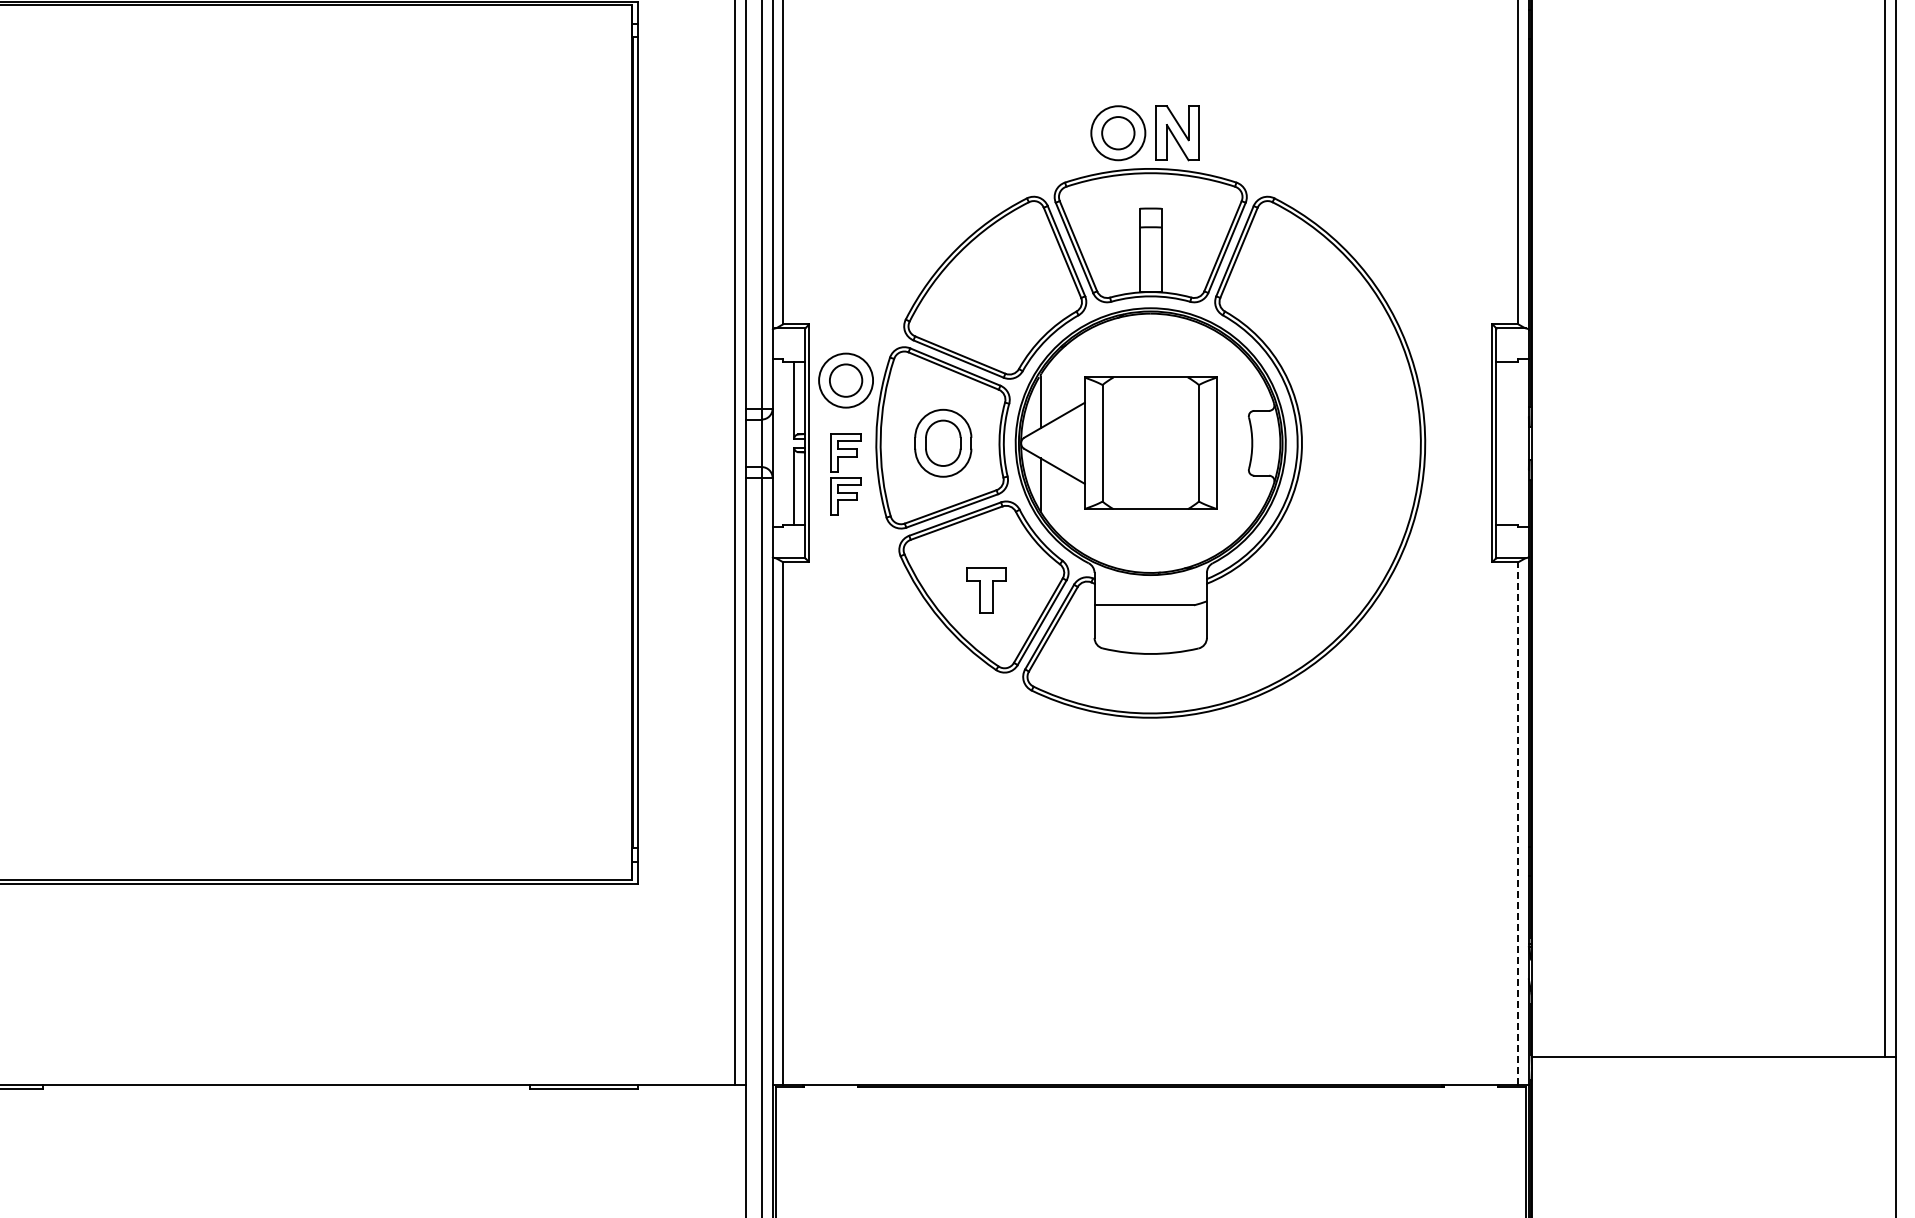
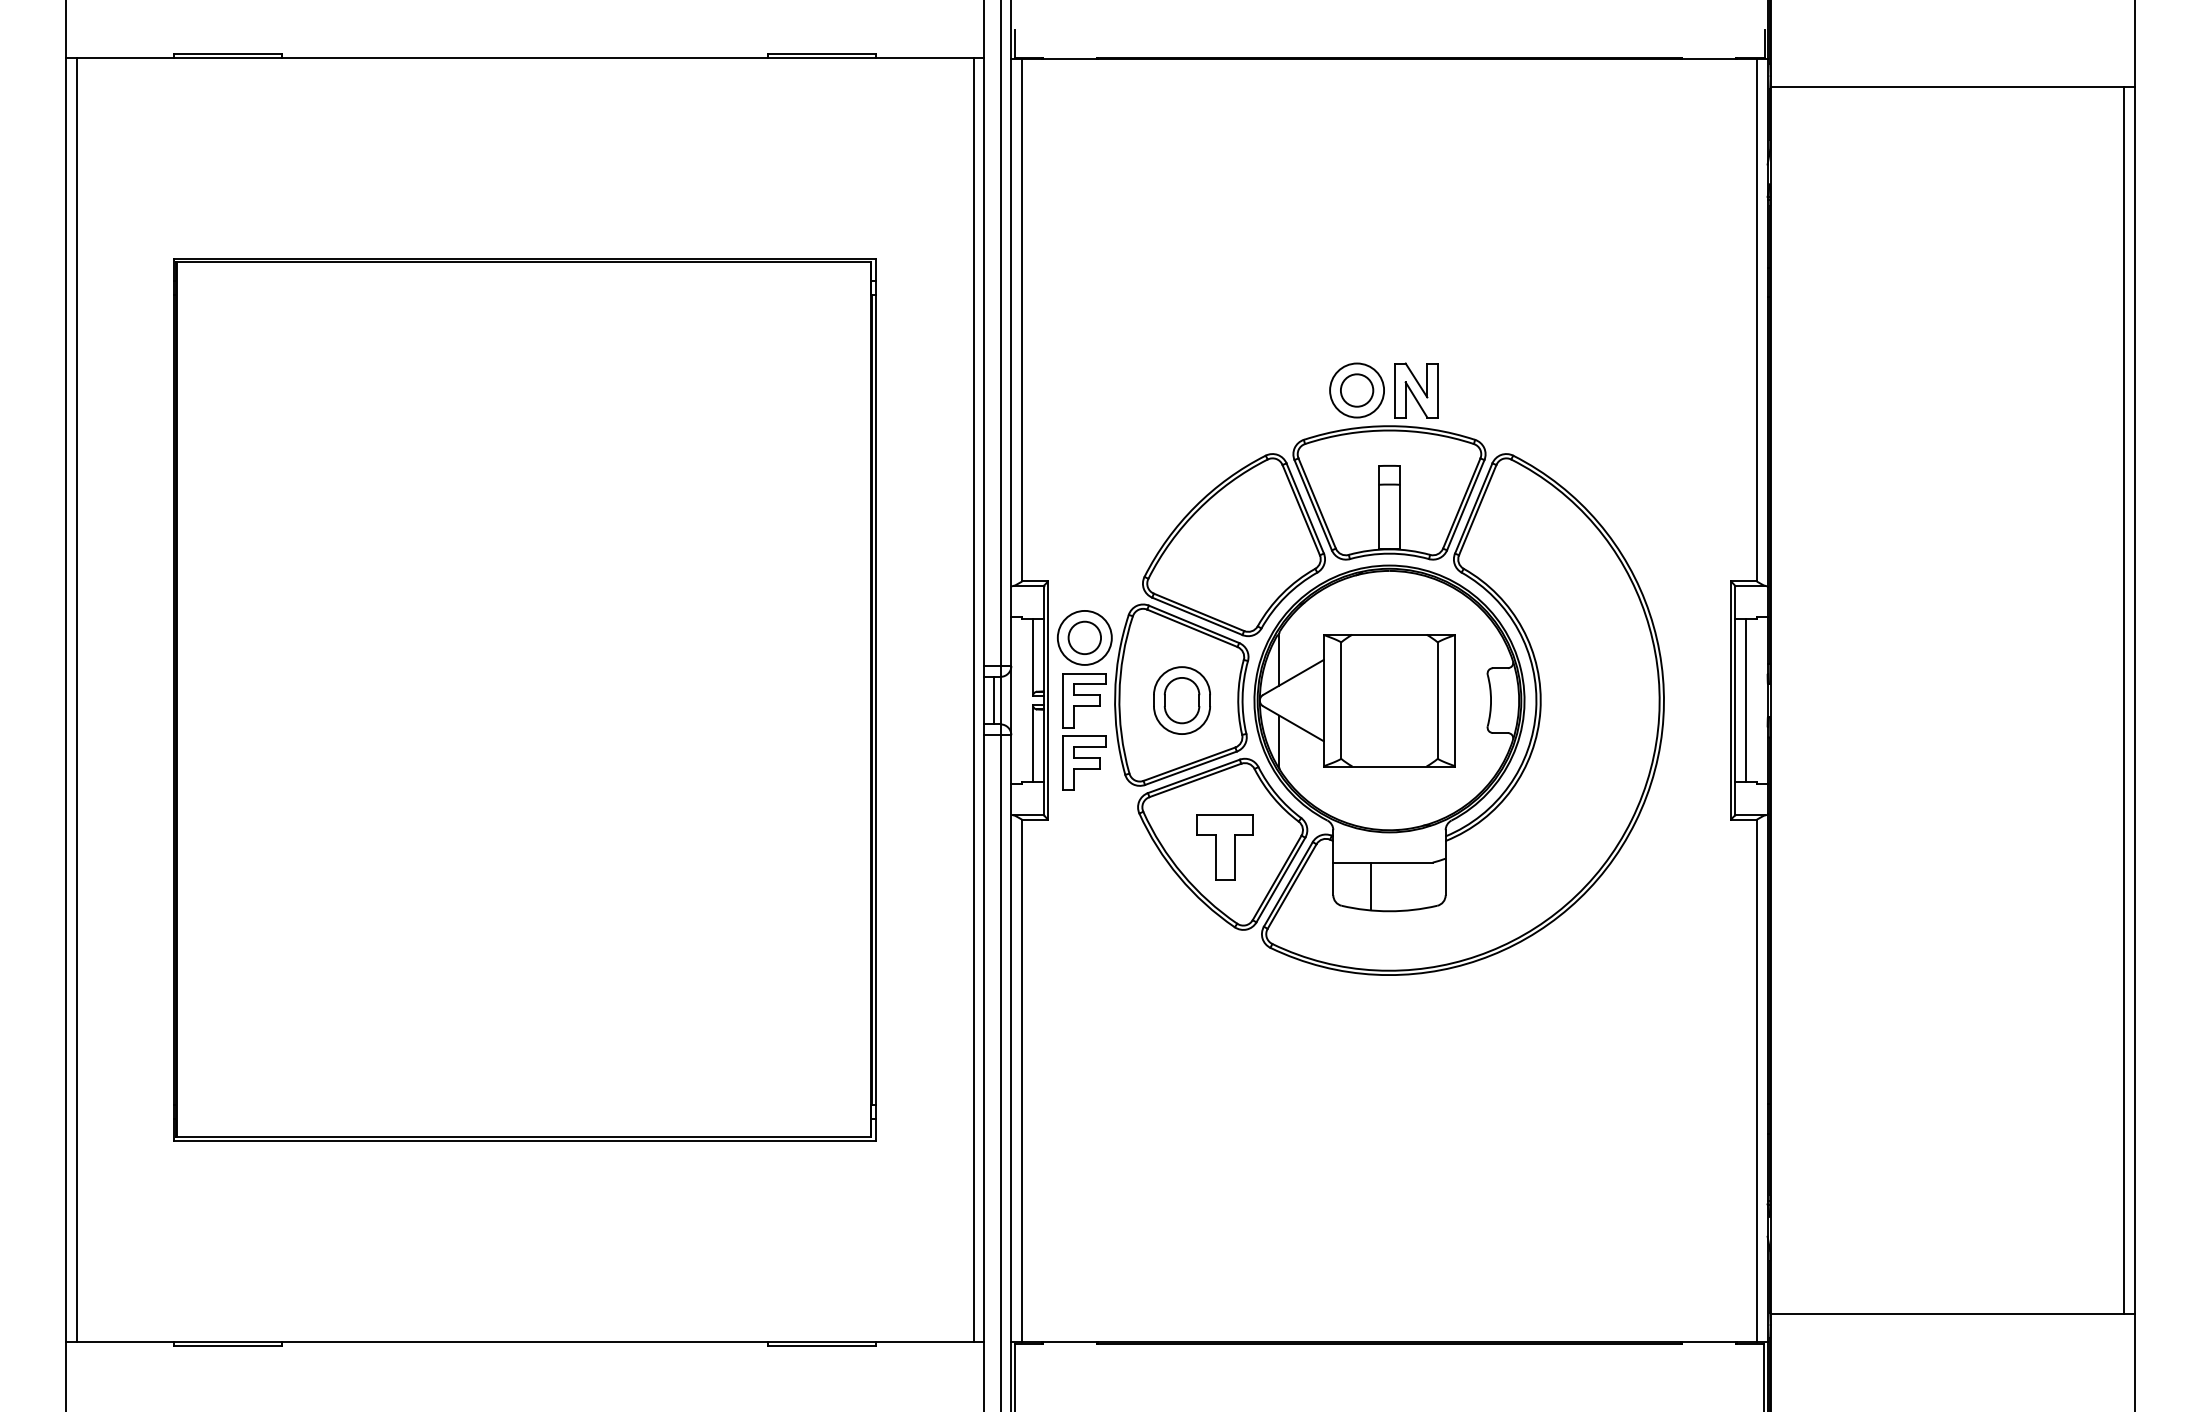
line: (755, 443) -> (994, 700), added
line: (1507, 443) -> (1746, 700), added
part: (845, 474) -> (1084, 731), size x1.43
part: (985, 590) -> (1224, 847), size x1.43
line: (1132, 629) -> (1371, 886), added
line: (1517, 823) -> (1756, 1080), dashed -> solid

